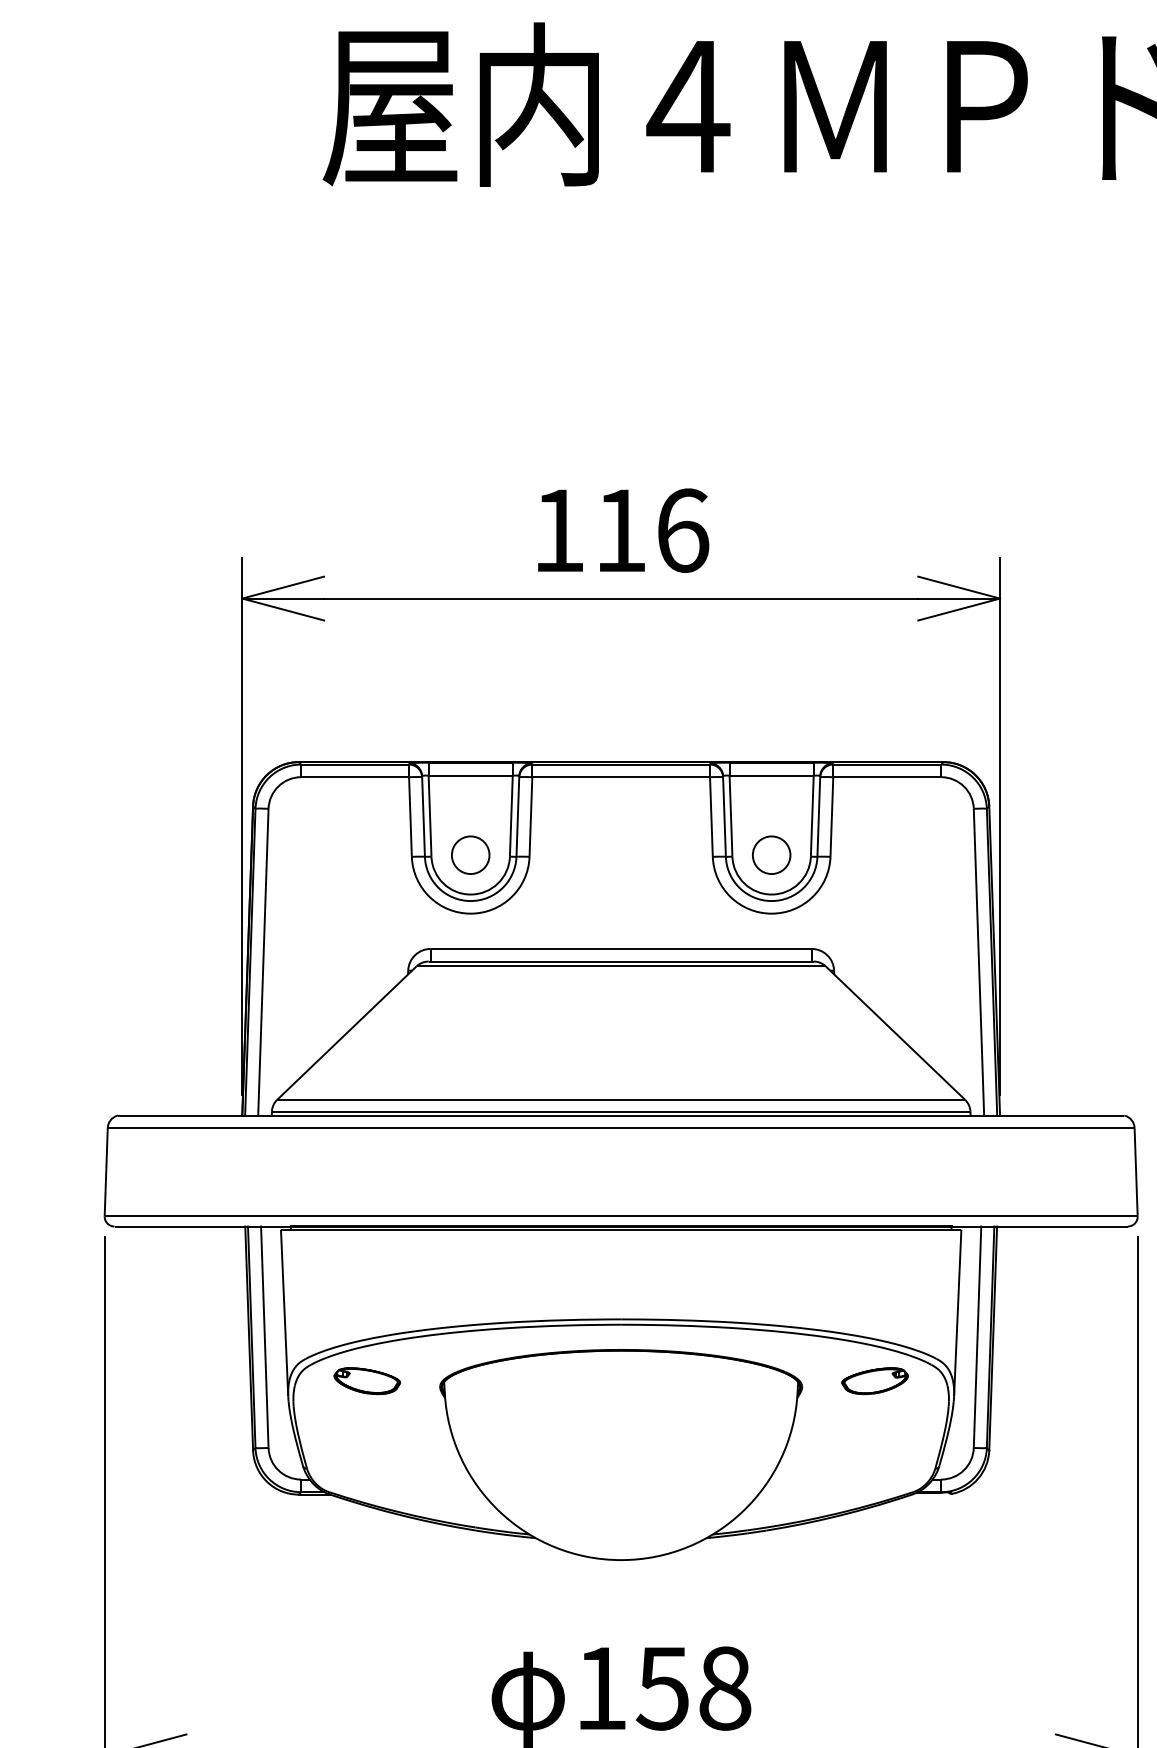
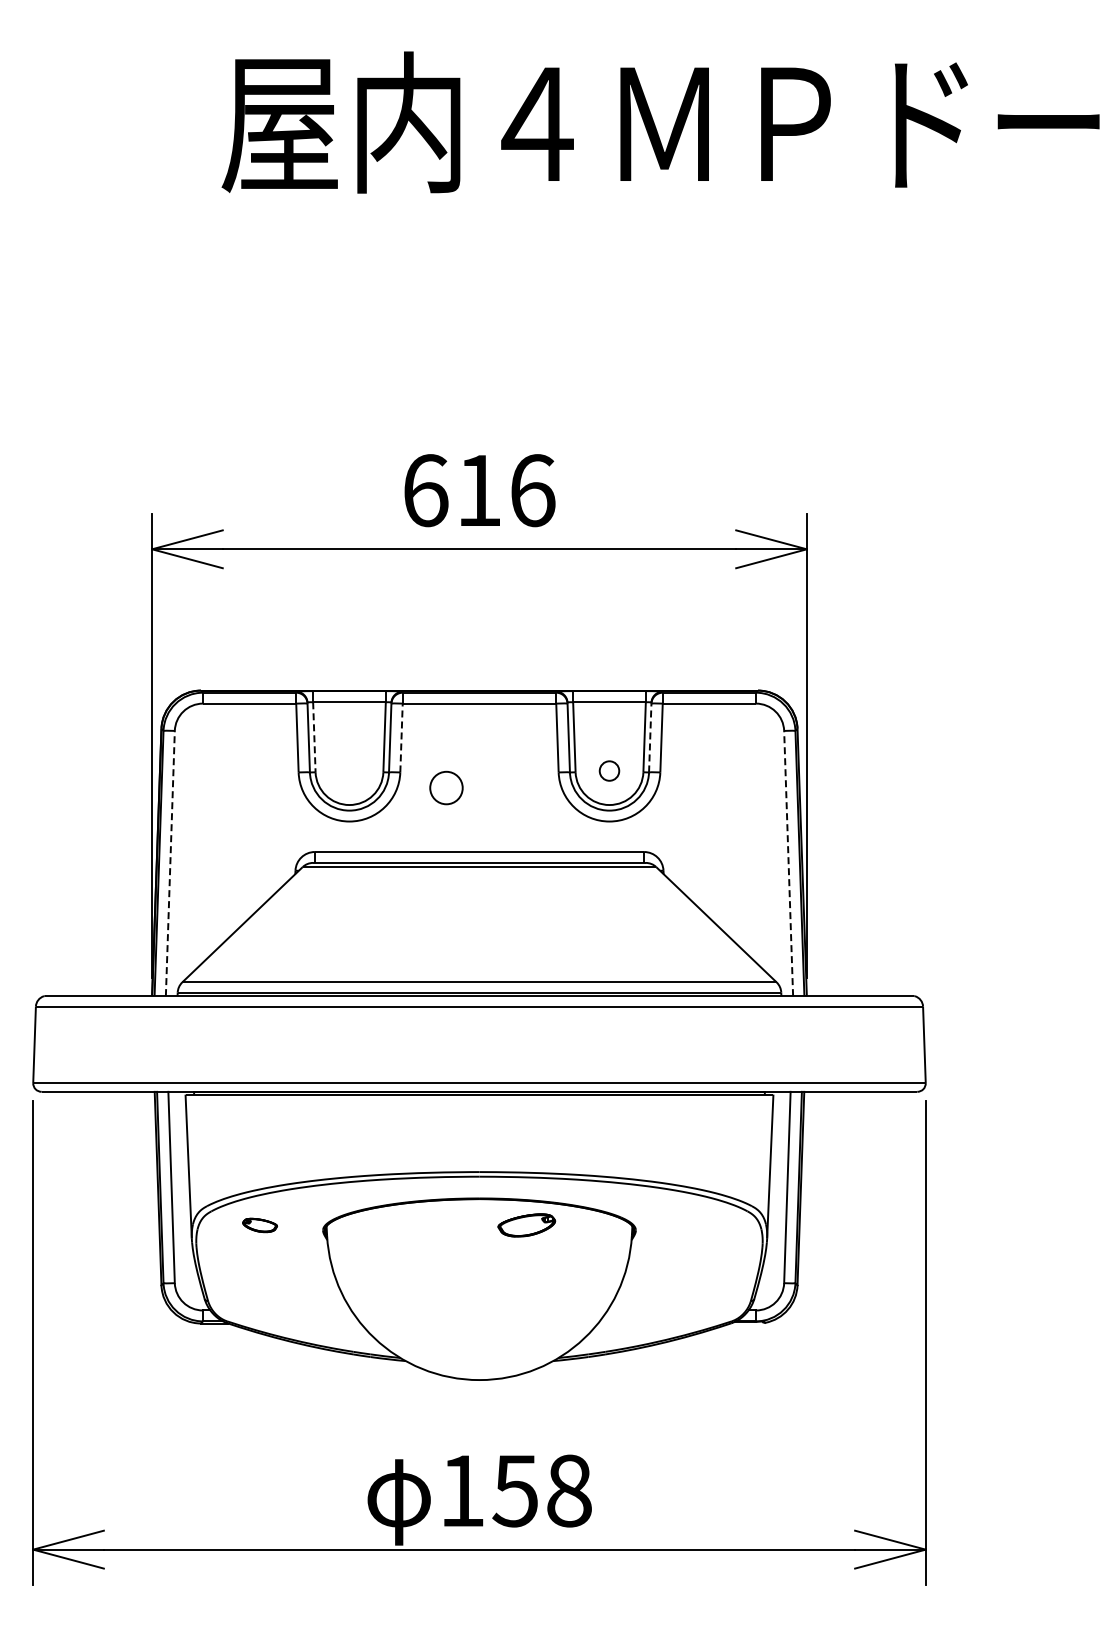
text: (559, 530) -> (426, 490), 116 -> 616
line: (430, 816) -> (314, 737), solid -> dashed
line: (530, 816) -> (401, 737), solid -> dashed
line: (819, 816) -> (650, 737), solid -> dashed
circle: (470, 854) -> (446, 787), moved
circle: (771, 854) -> (609, 770), size x0.6
line: (263, 962) -> (170, 863), solid -> dashed
line: (978, 962) -> (788, 863), solid -> dashed
part: (366, 1381) -> (259, 1225), size x0.6
part: (874, 1381) -> (526, 1225), moved

